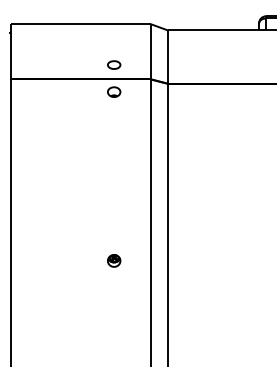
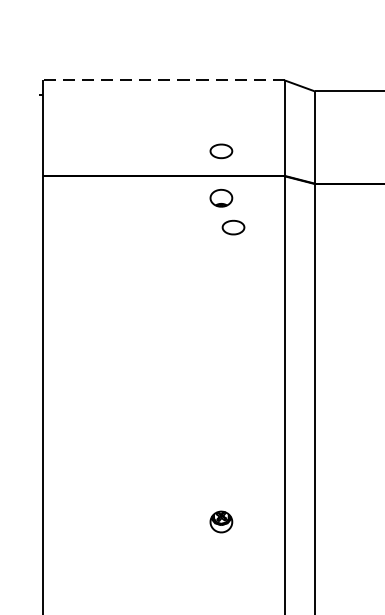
line: (80, 24) -> (163, 81), solid -> dashed
part: (121, 108) -> (234, 226), added
part: (114, 260) -> (221, 521), moved

